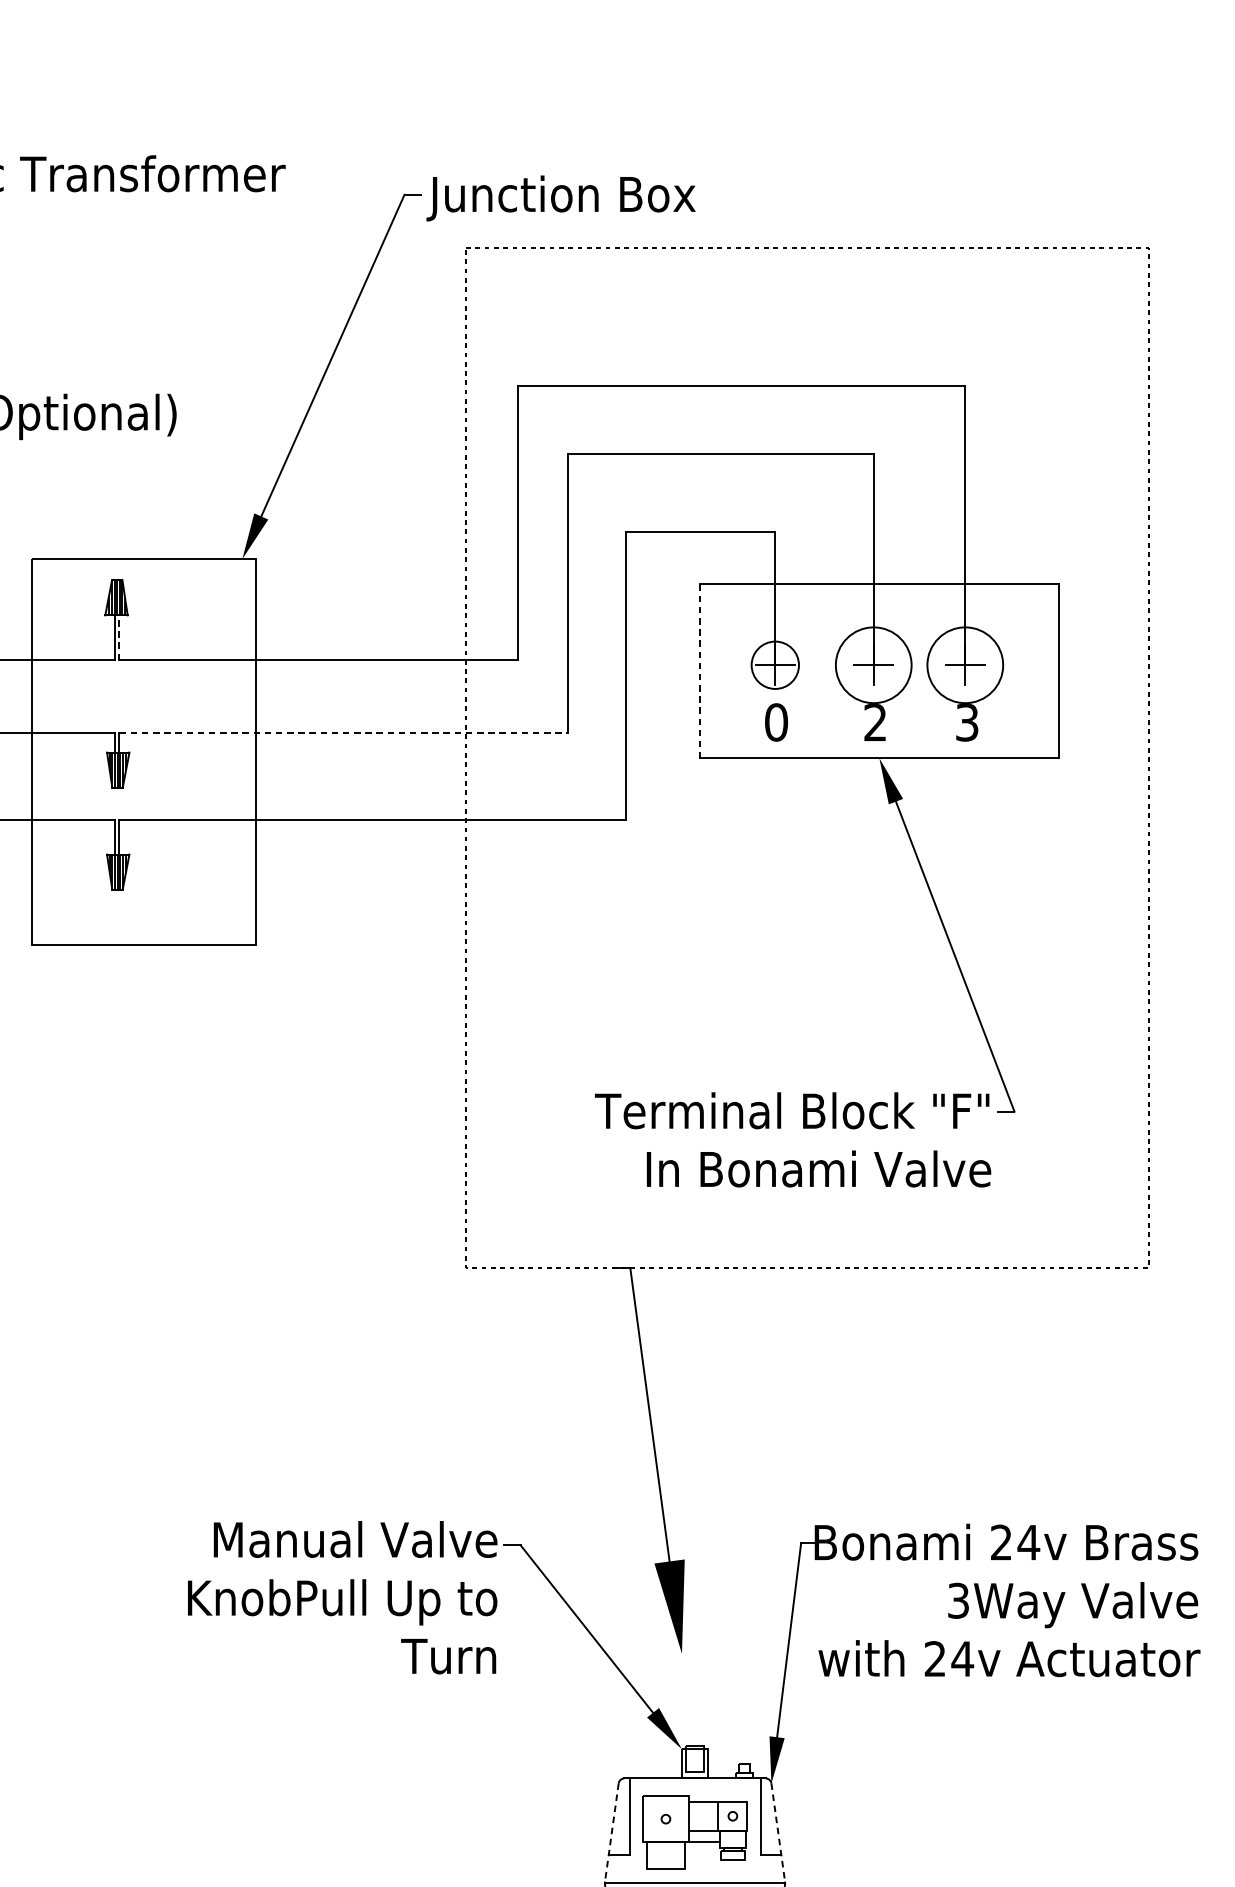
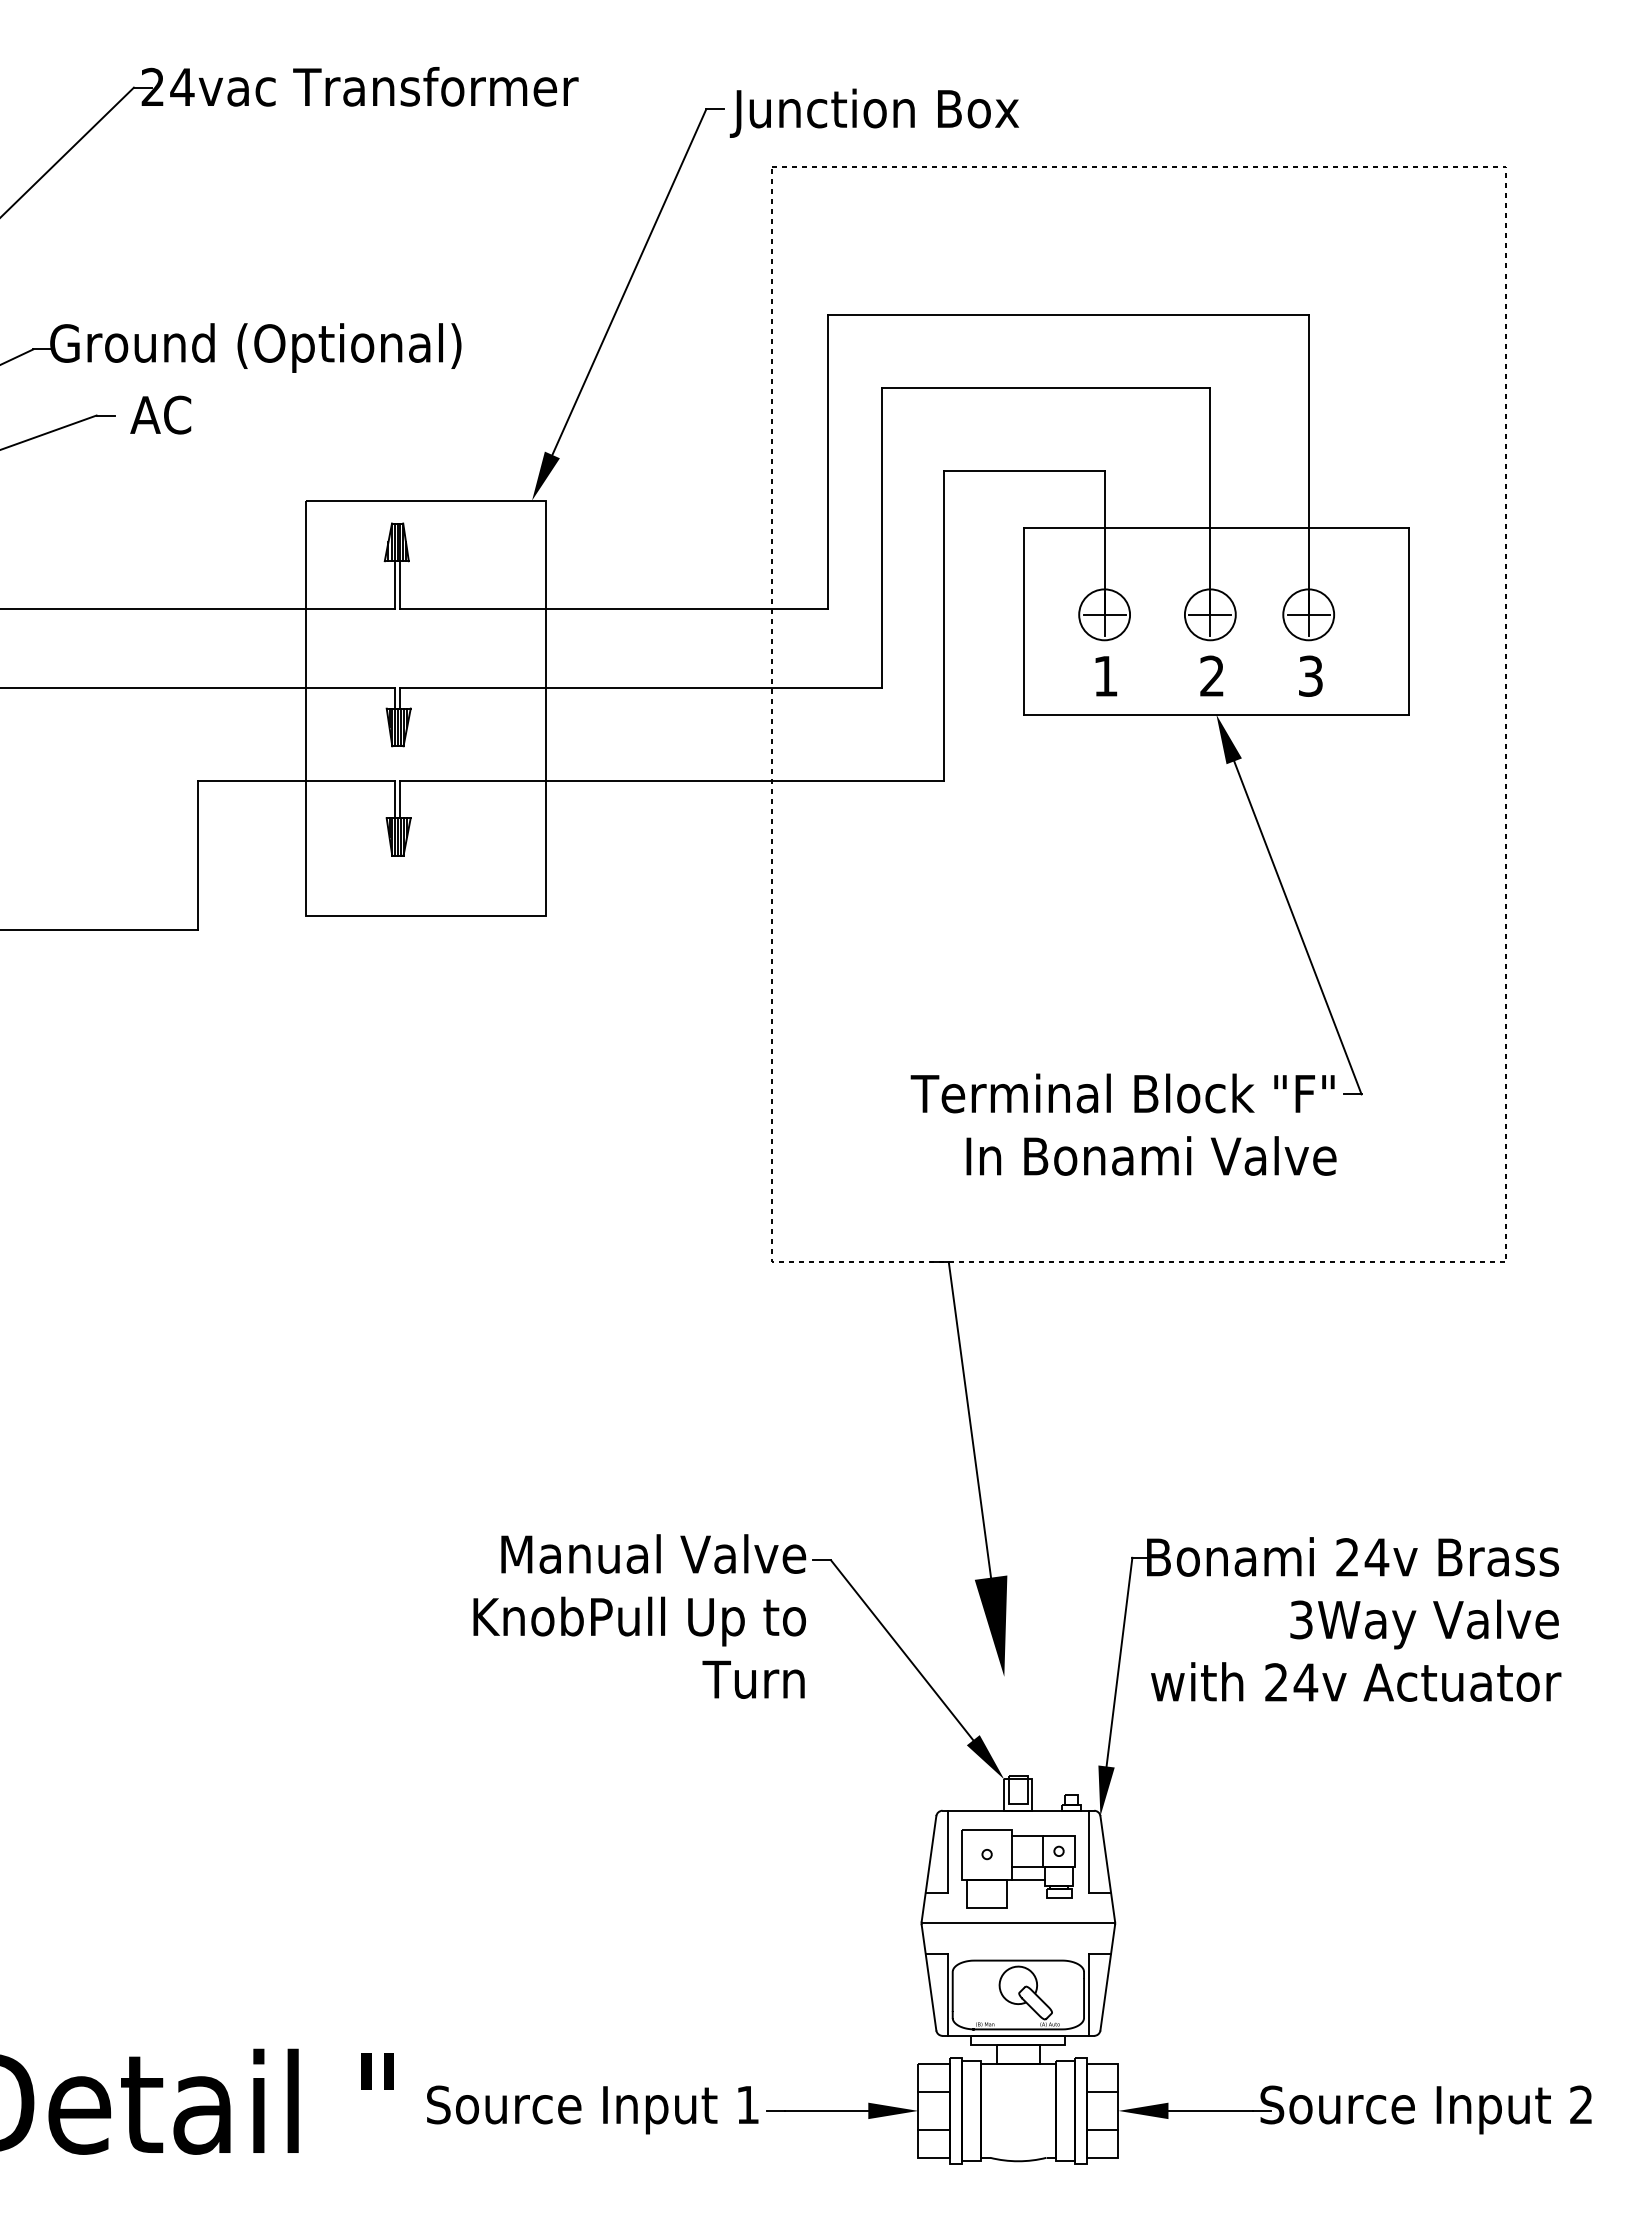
line: (119, 637) -> (400, 584), dashed -> solid
circle: (872, 664) -> (1209, 614), size x0.62
circle: (965, 664) -> (1308, 614), size x0.62
line: (699, 671) -> (1023, 621), dashed -> solid
text: (776, 721) -> (1105, 675), 0 -> 1
line: (343, 732) -> (640, 687), dashed -> solid
line: (611, 1833) -> (928, 1869), dashed -> solid
line: (777, 1833) -> (1107, 1869), dashed -> solid

